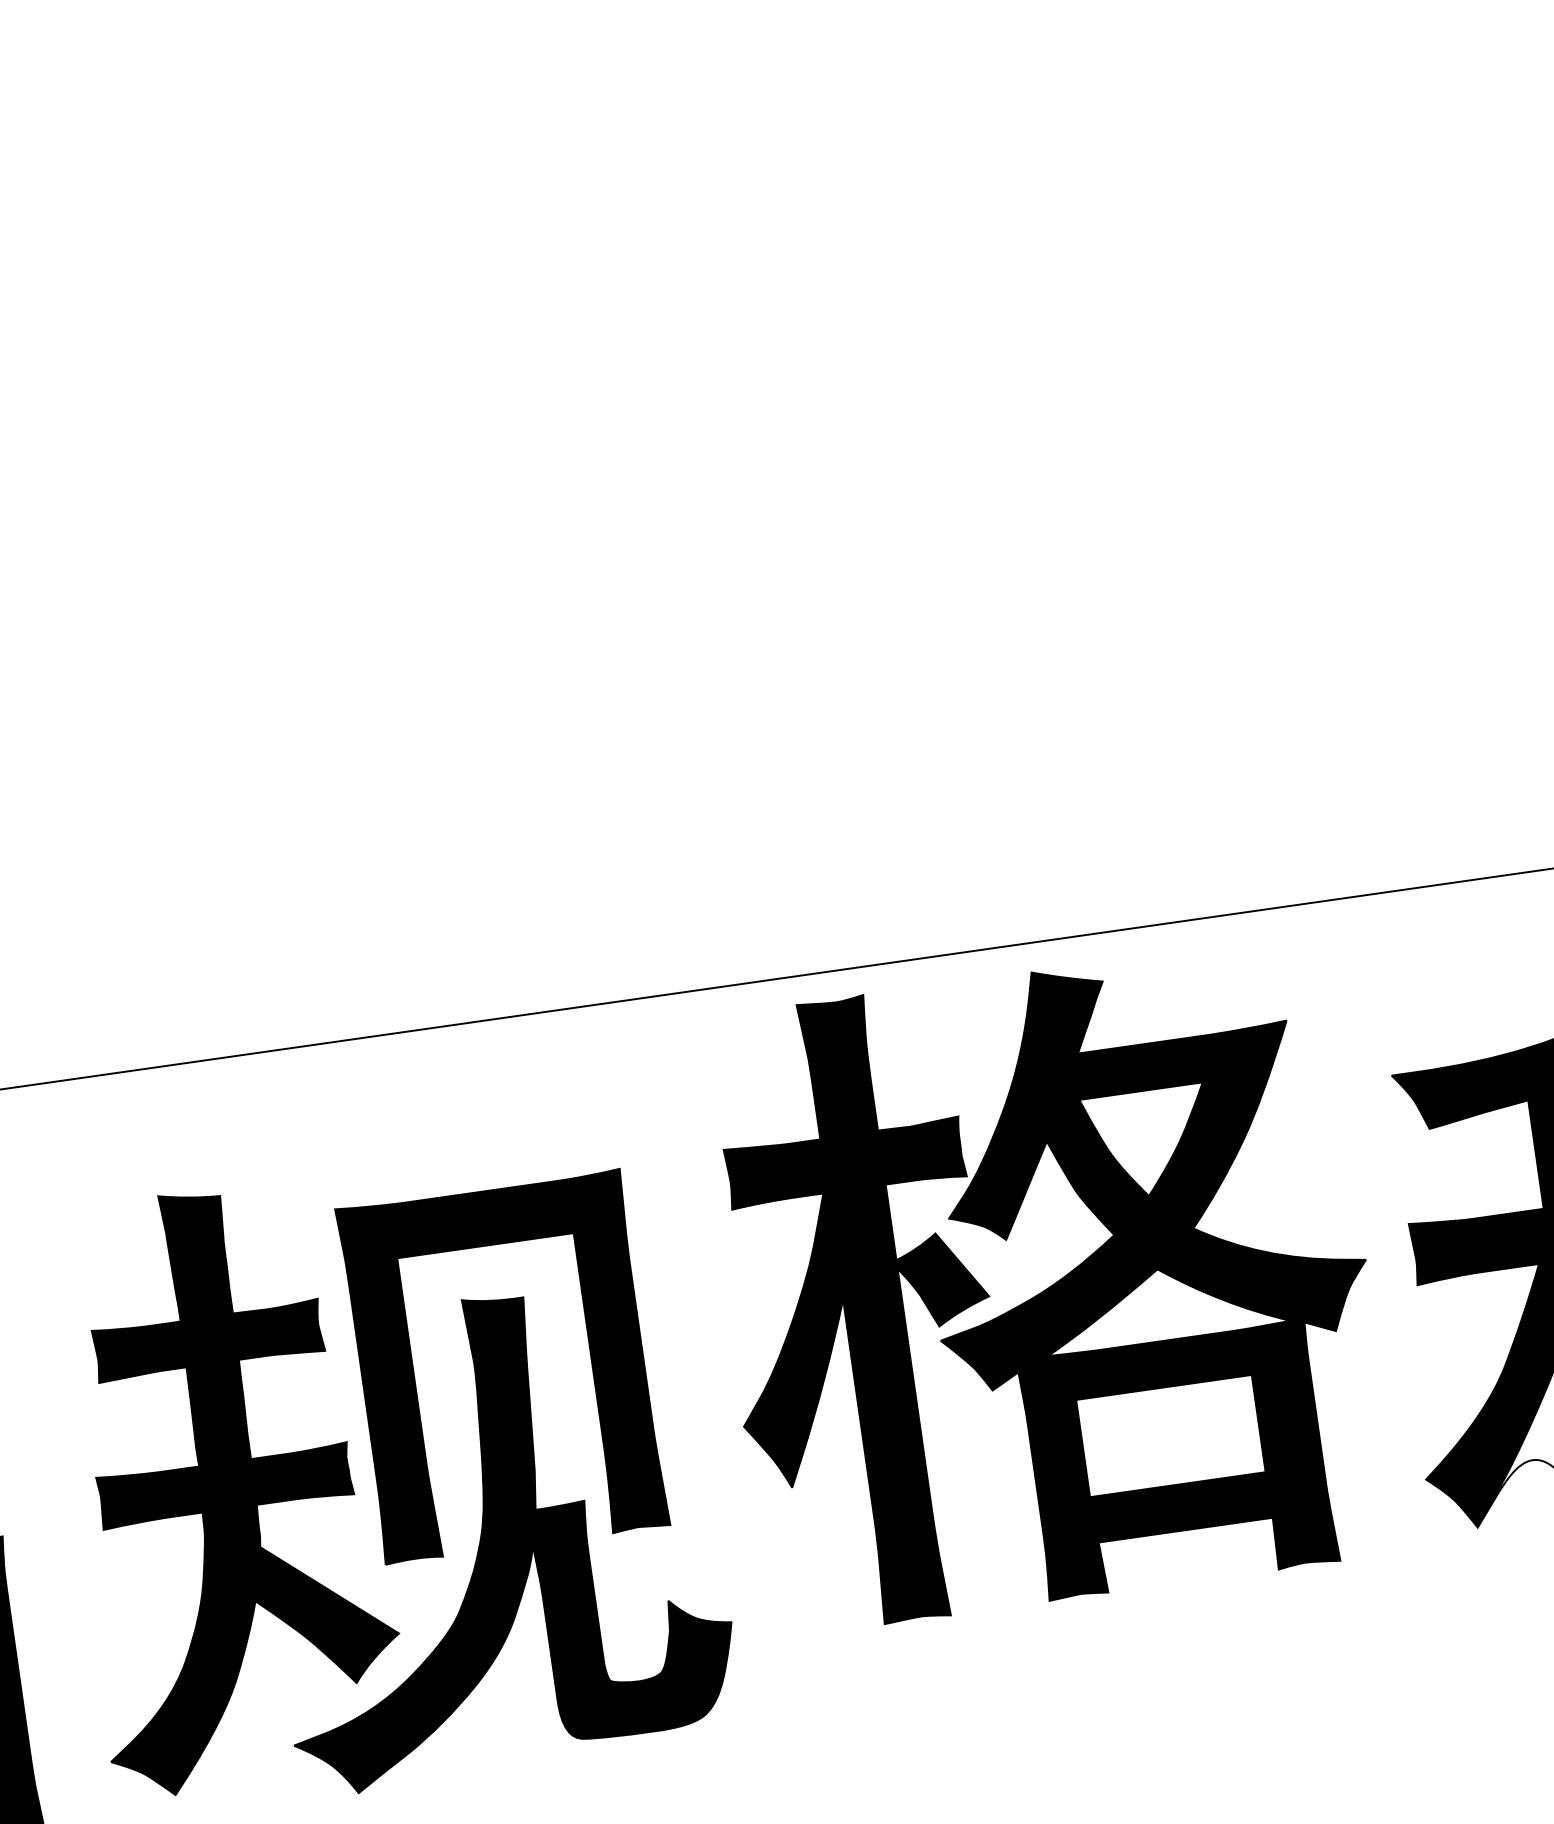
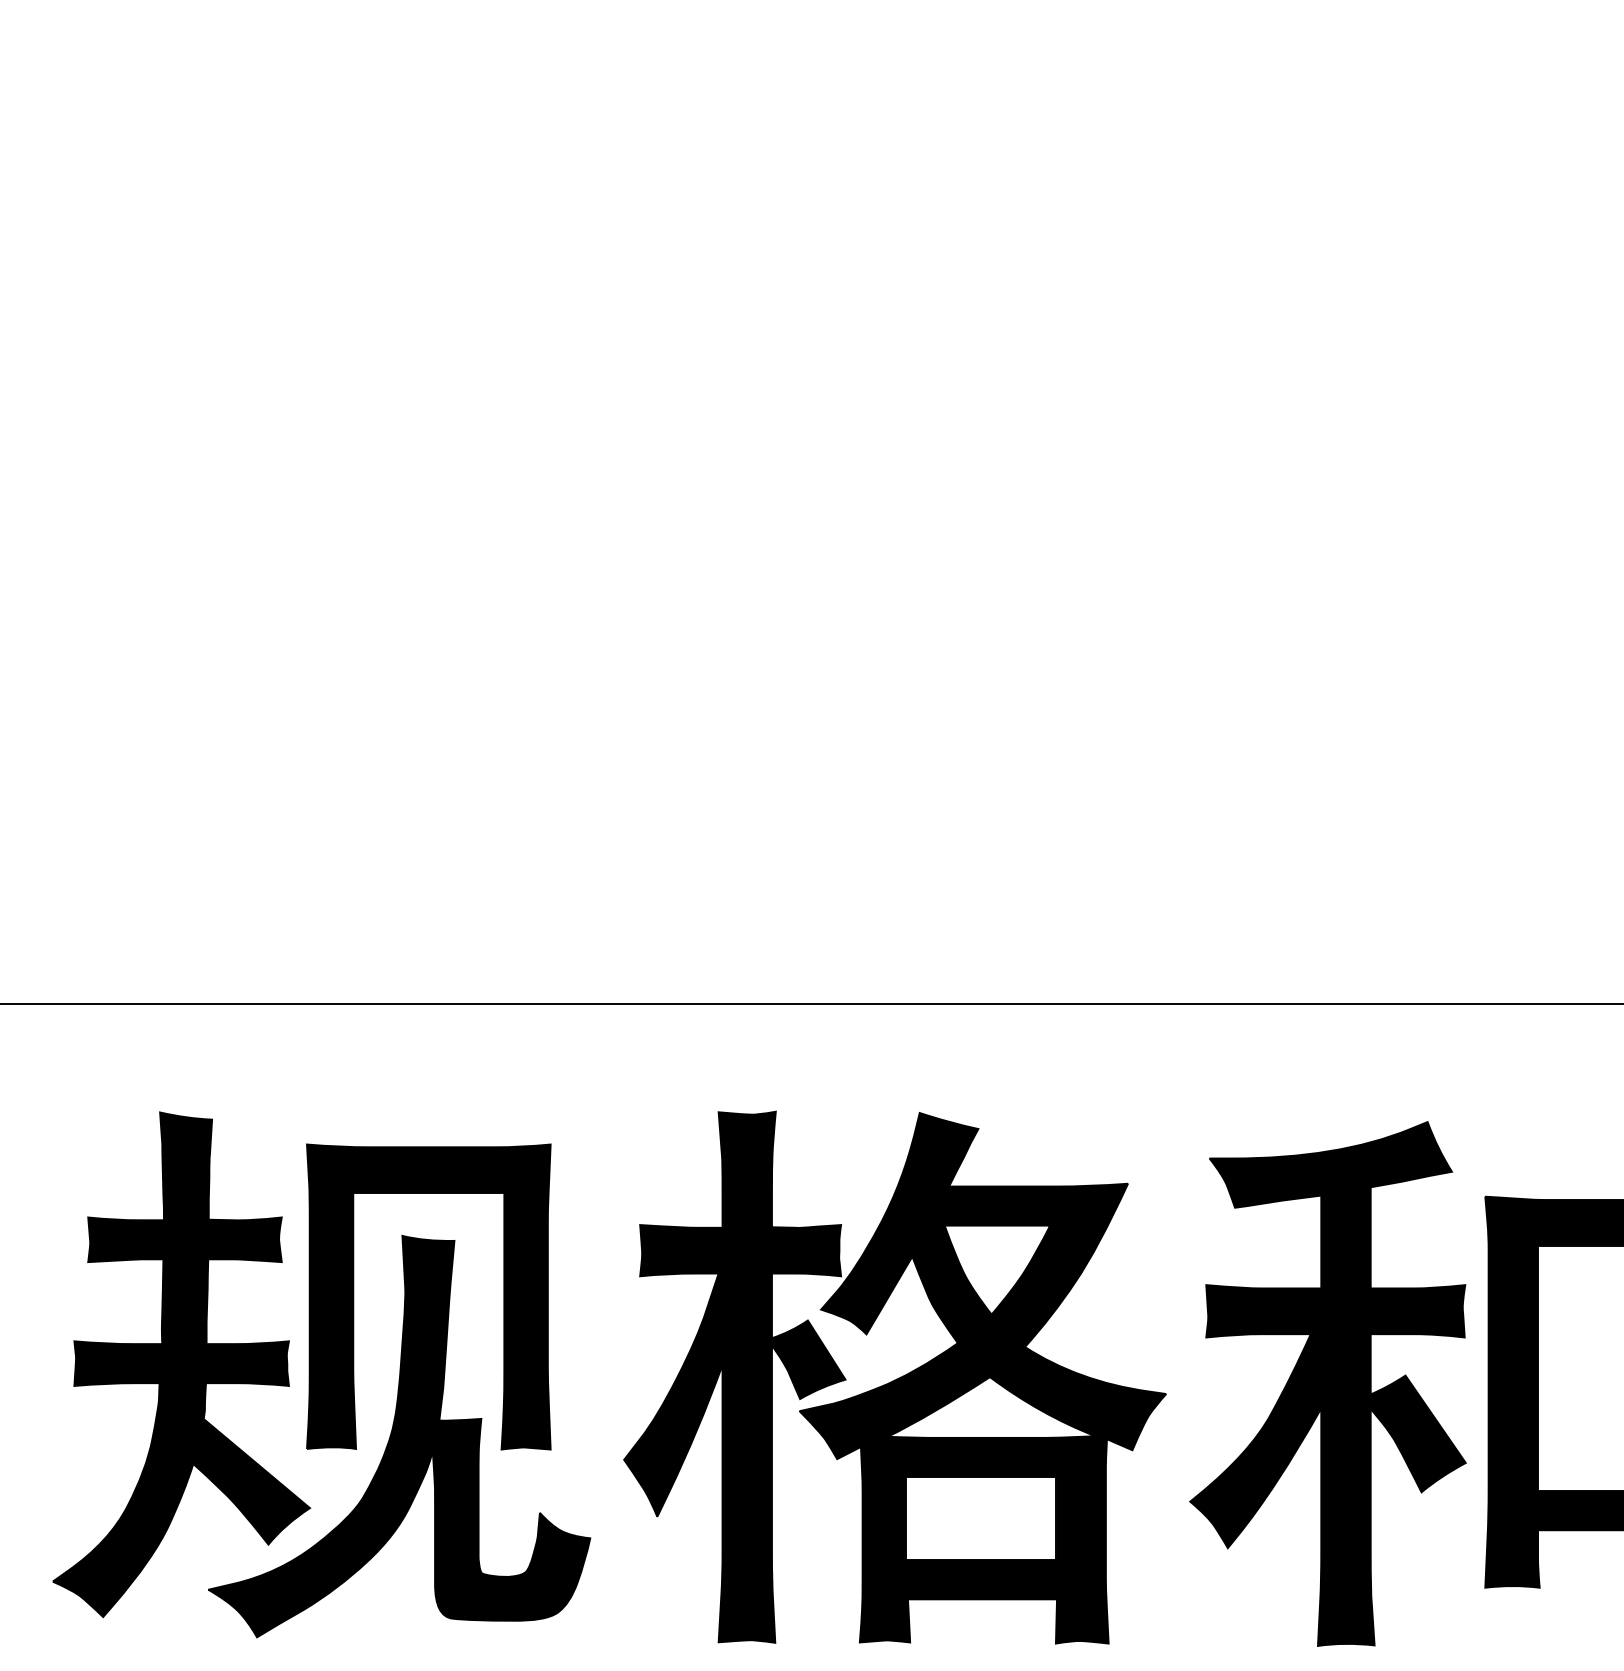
part: (1046, 1285) -> (894, 1377), moved

